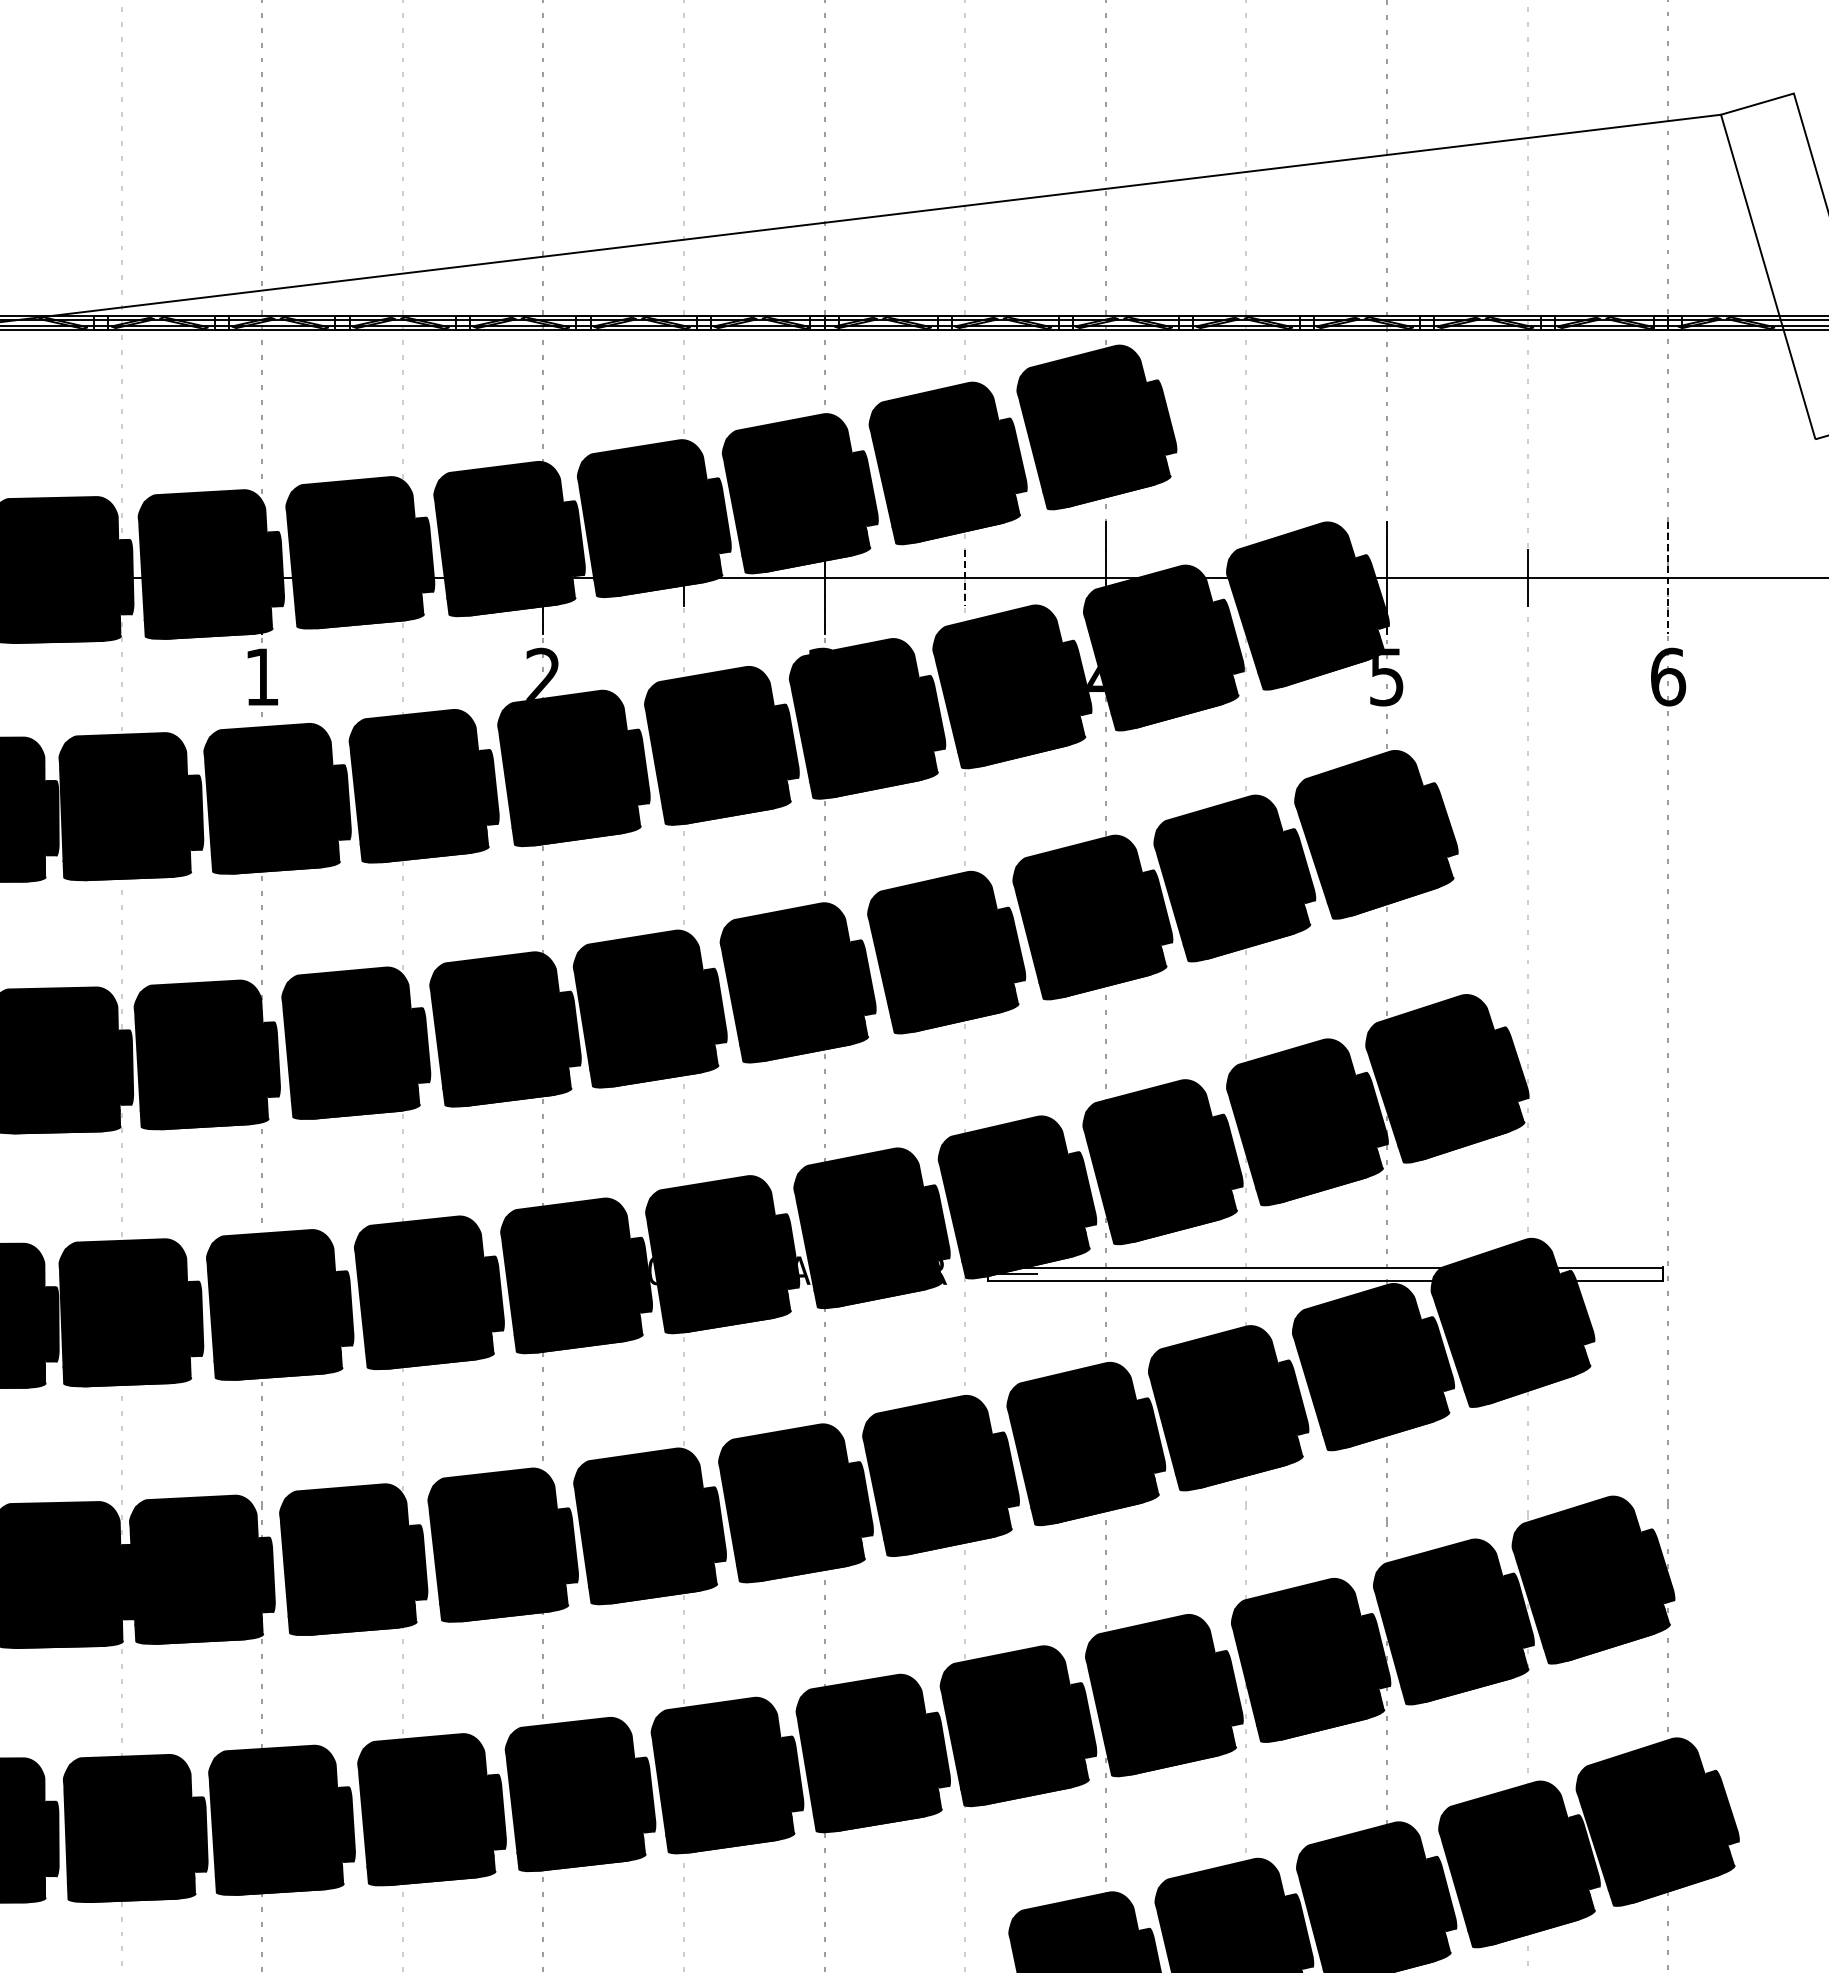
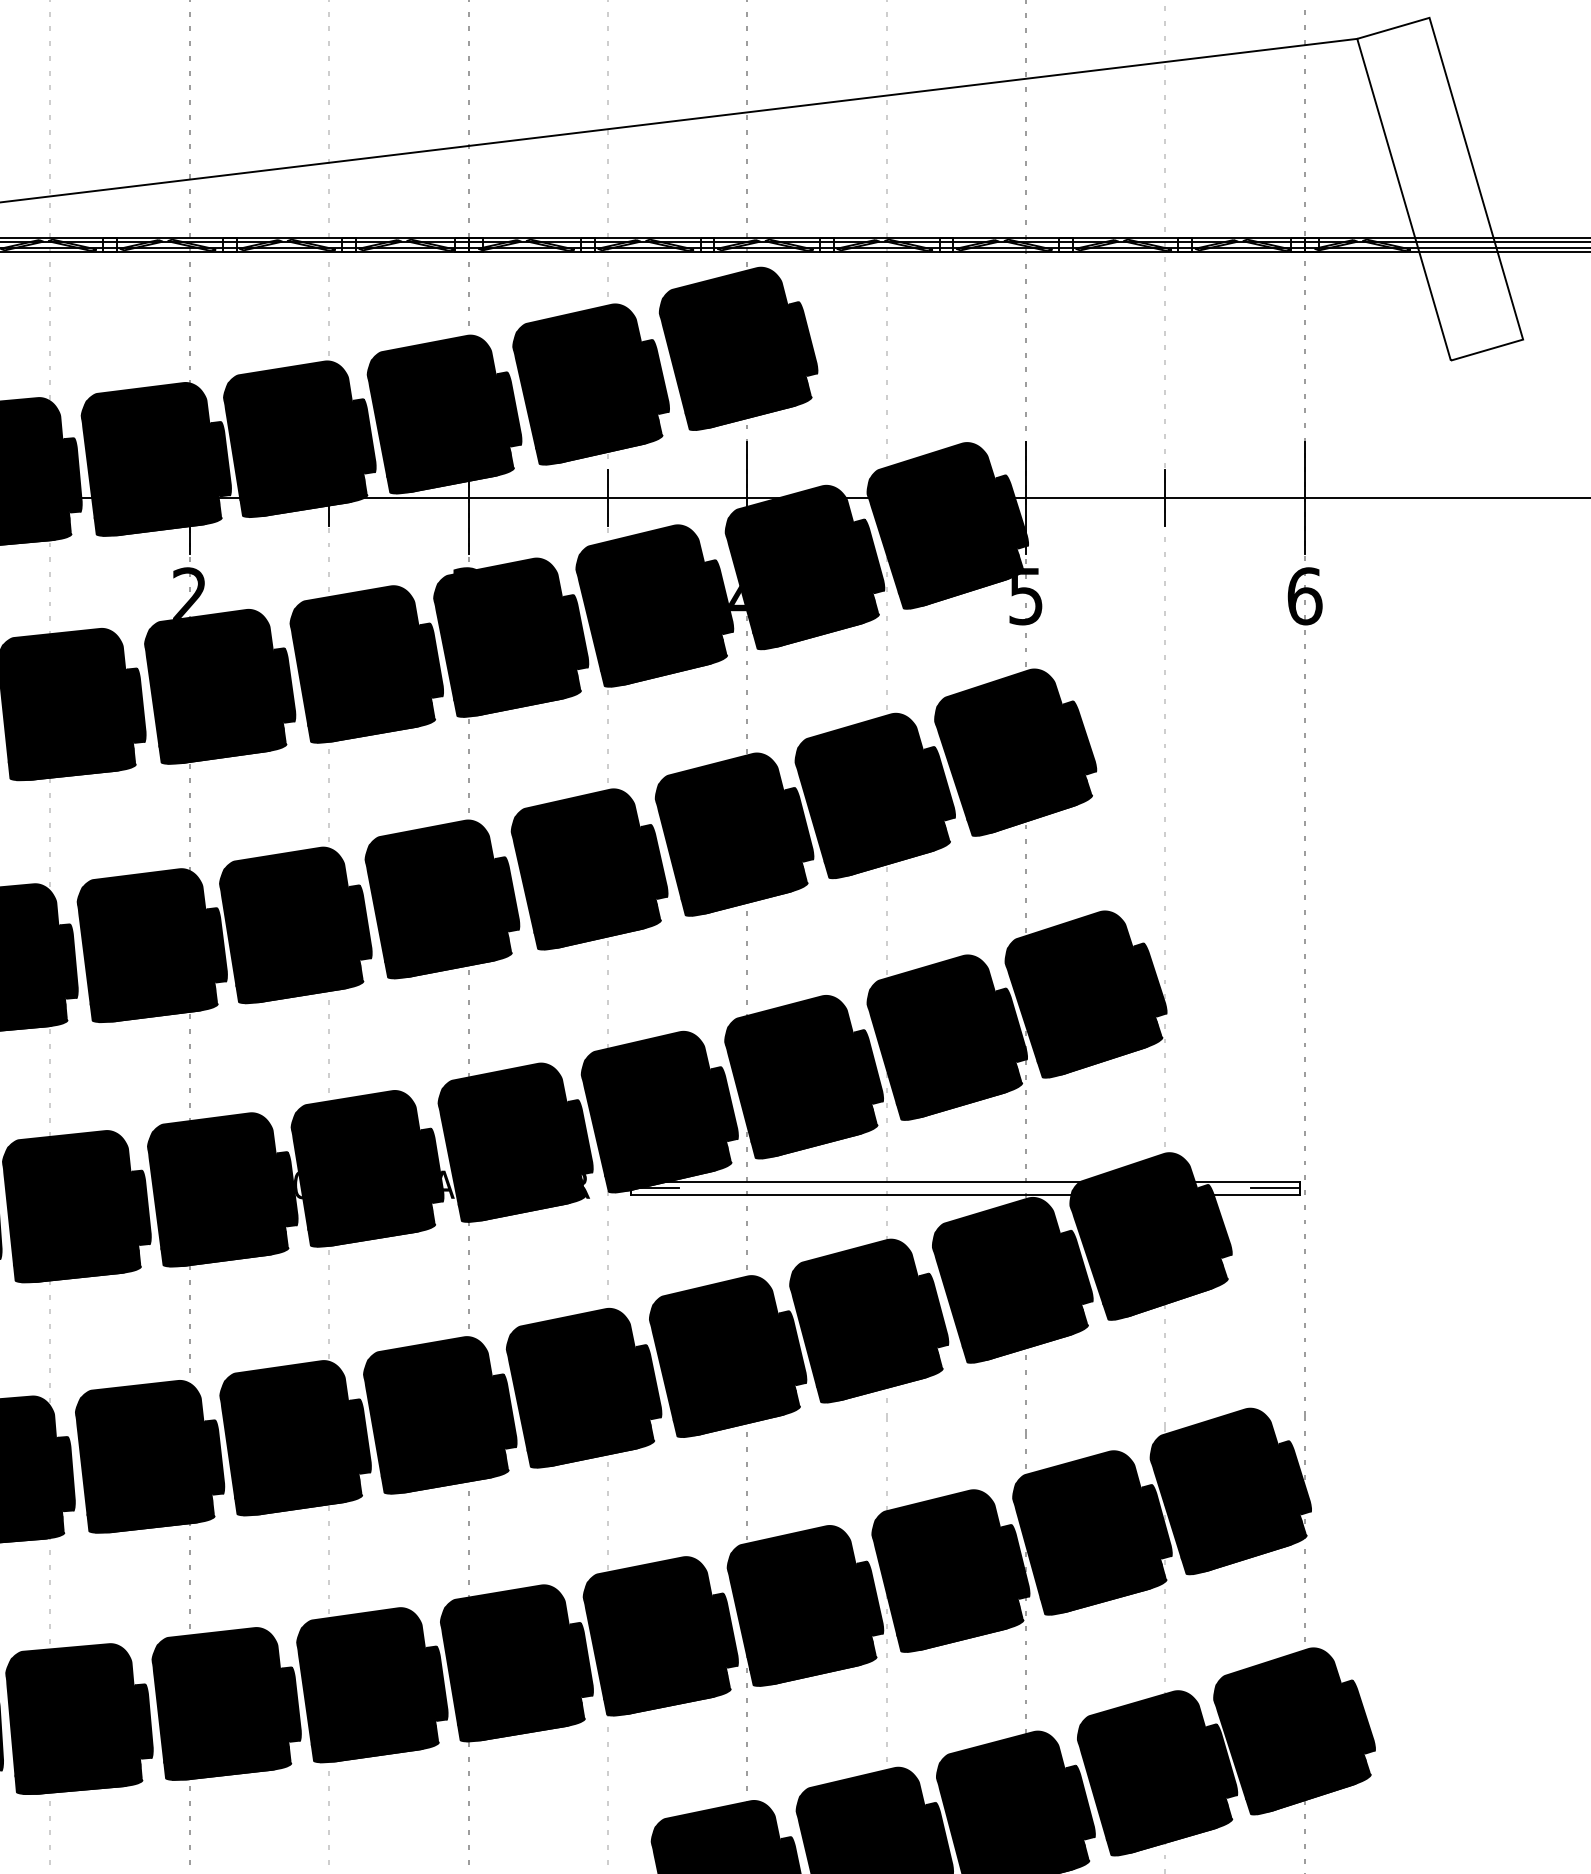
line: (965, 578) -> (608, 498), dashed -> solid
line: (1668, 578) -> (1305, 498), dashed -> solid
line: (1638, 1274) -> (1275, 1188), added

